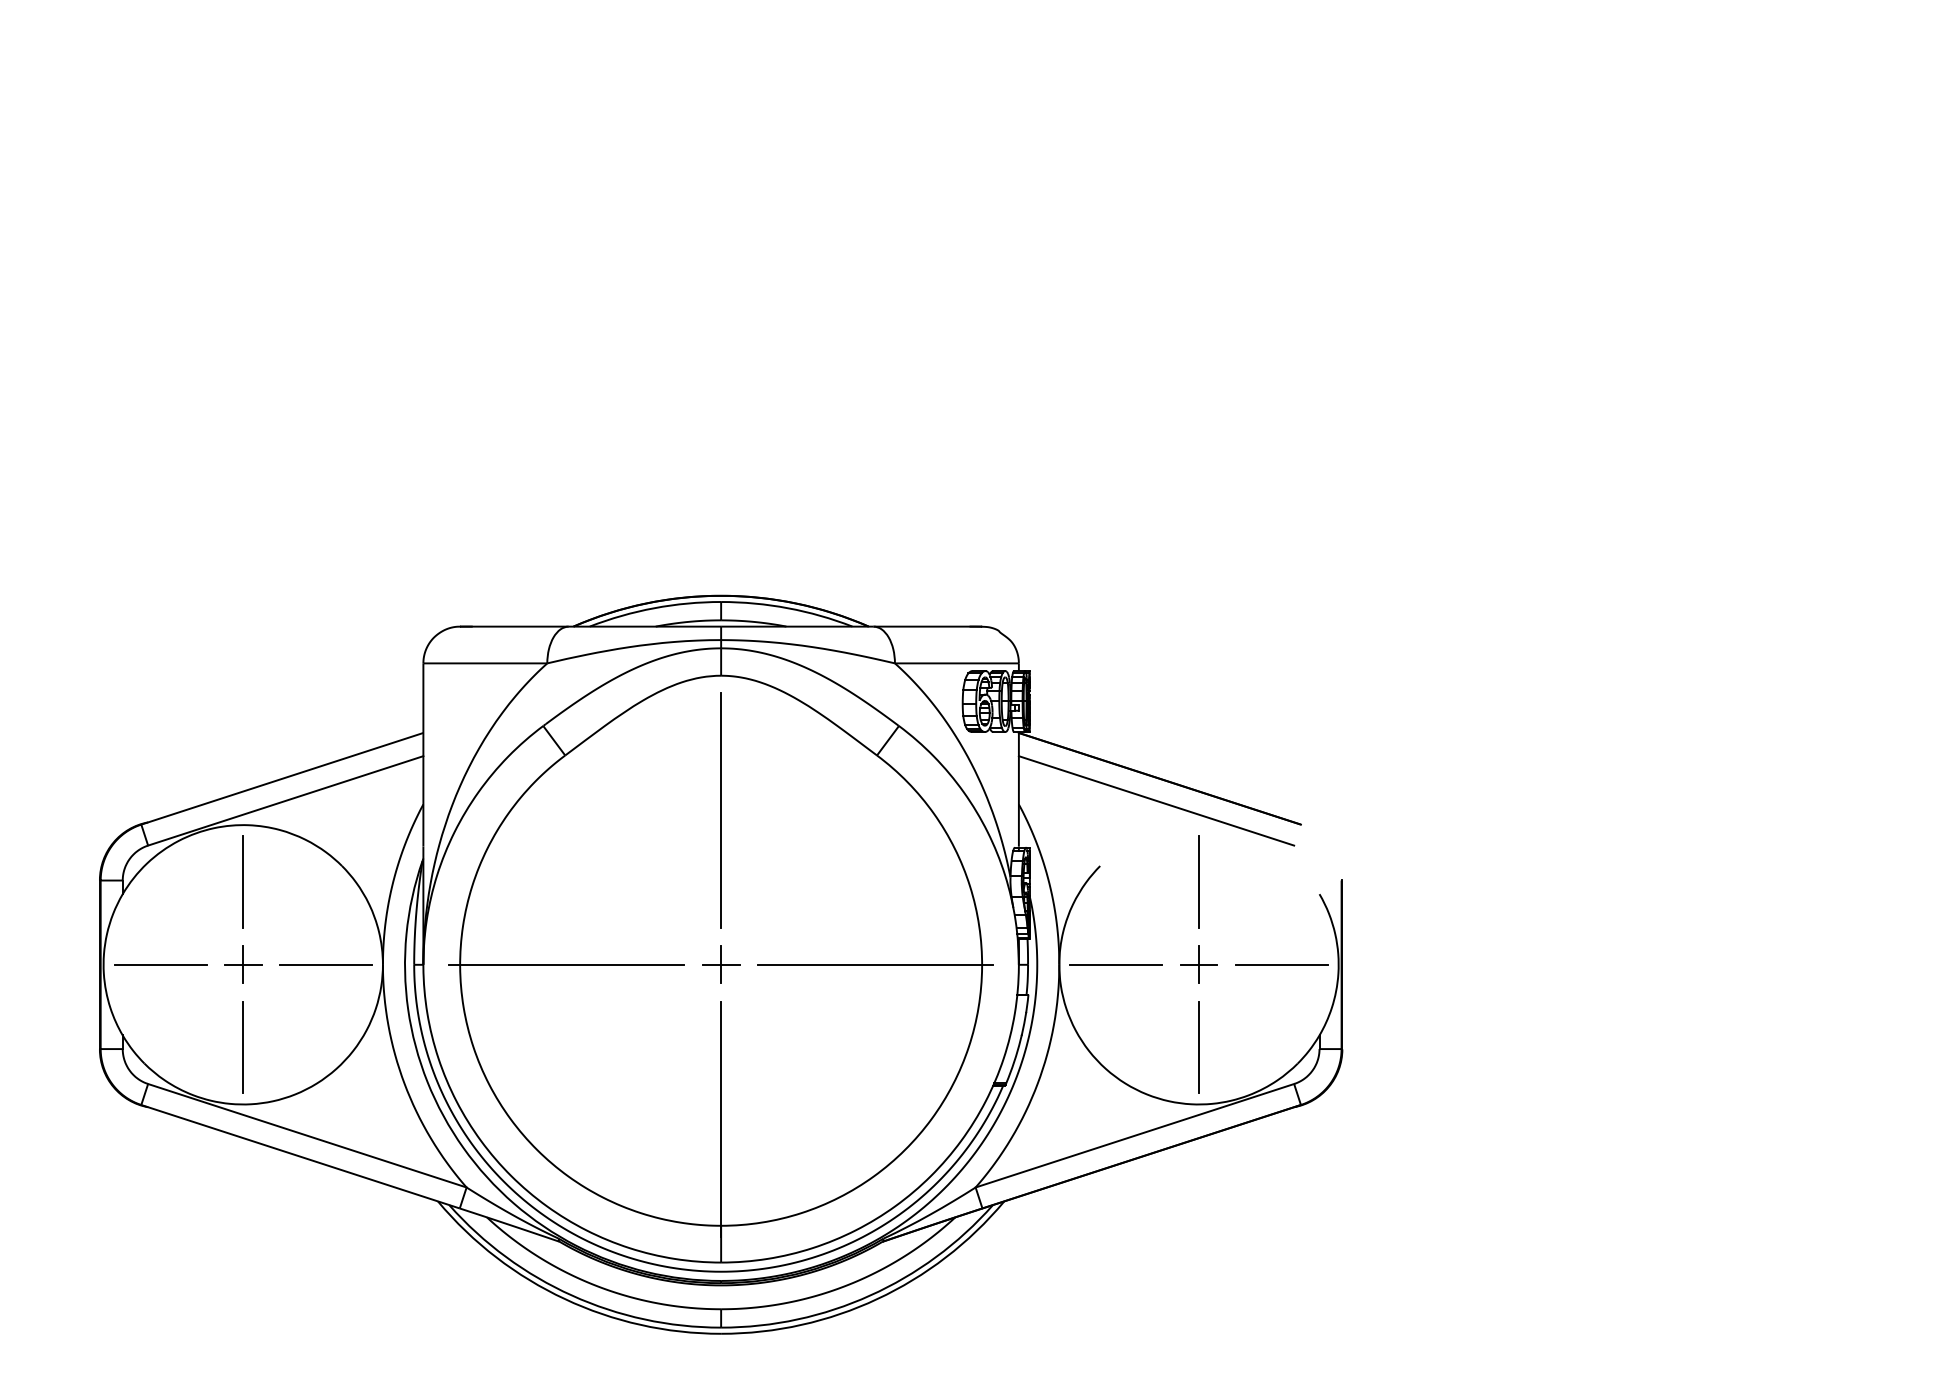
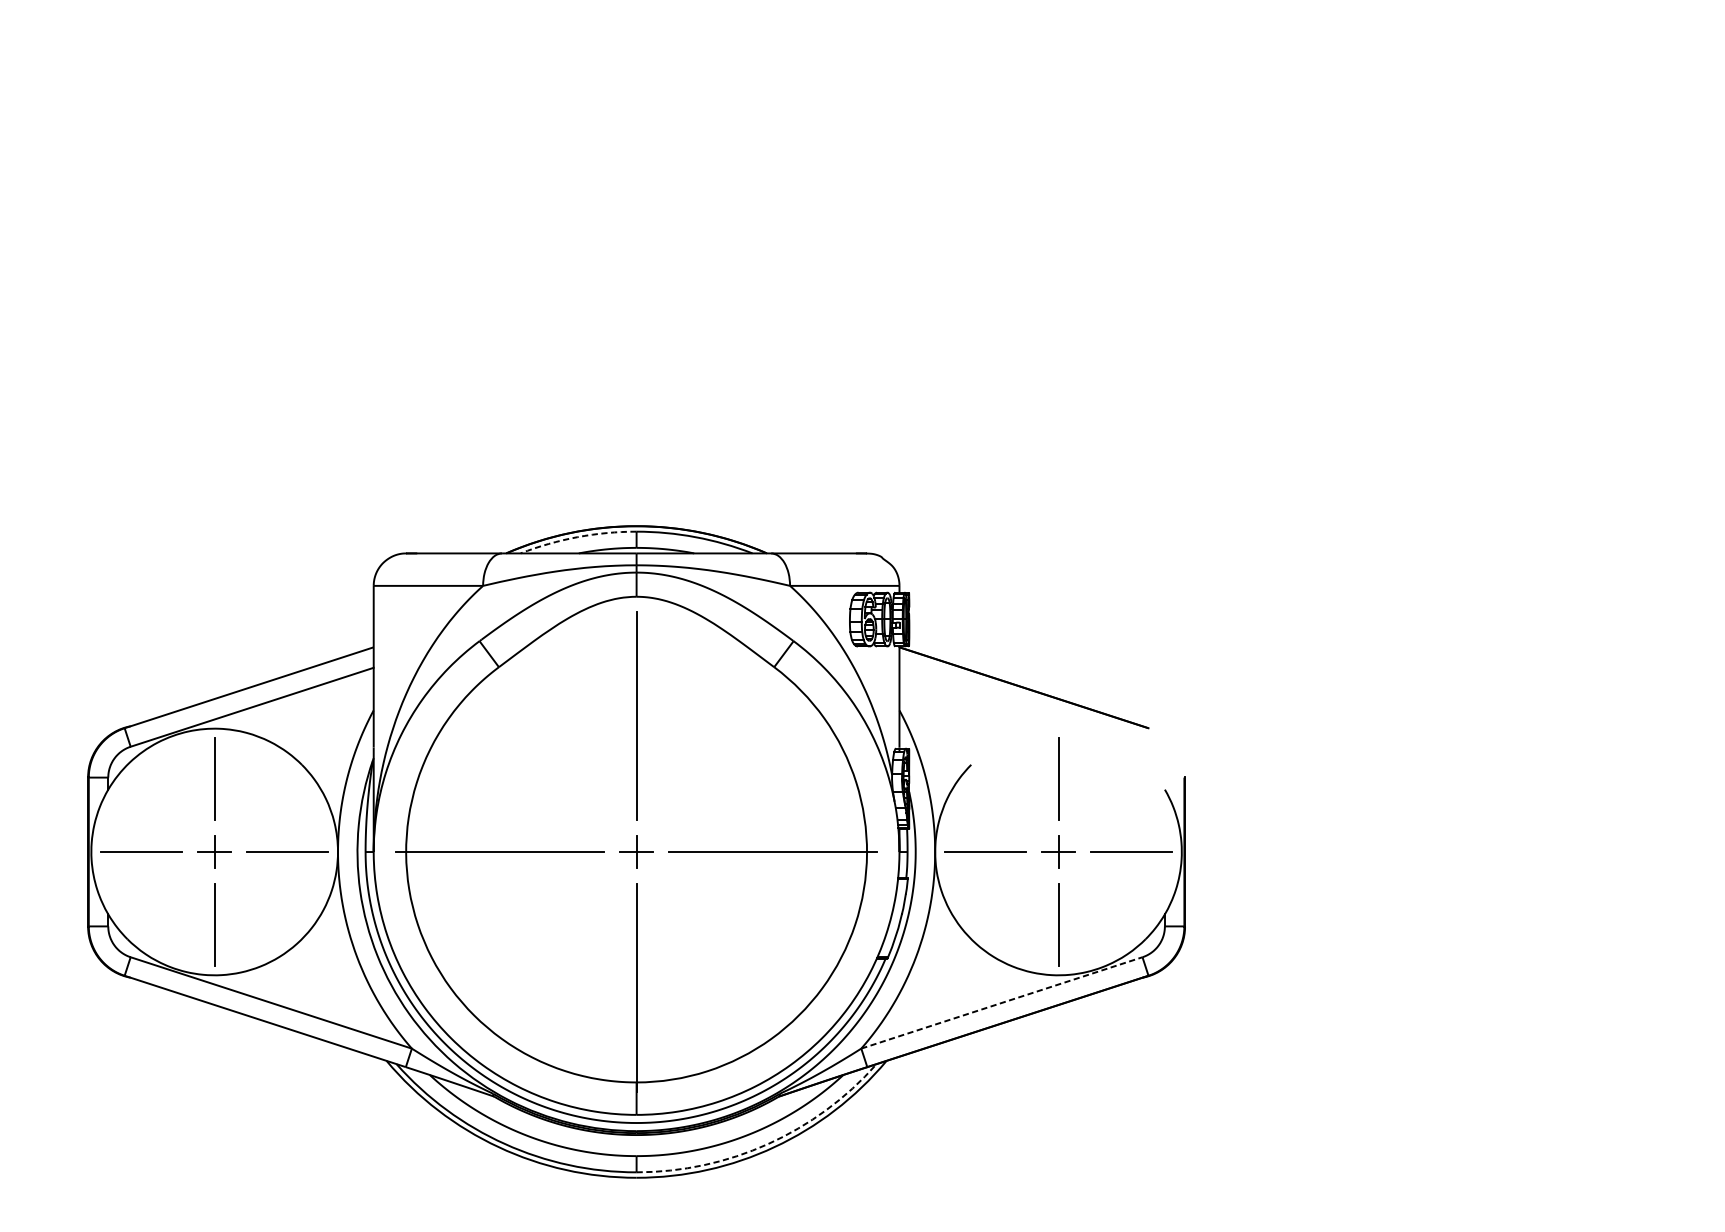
arc: (654, 608) -> (577, 537), solid -> dashed
line: (1156, 800) -> (1020, 706), removed
line: (1135, 1135) -> (1002, 1002), solid -> dashed
arc: (870, 1295) -> (768, 1143), solid -> dashed

